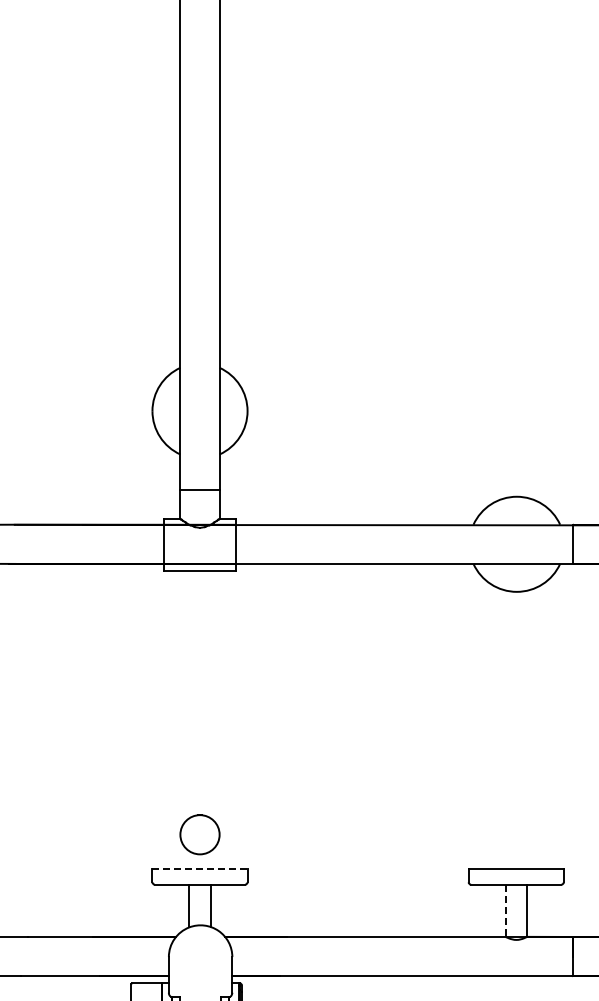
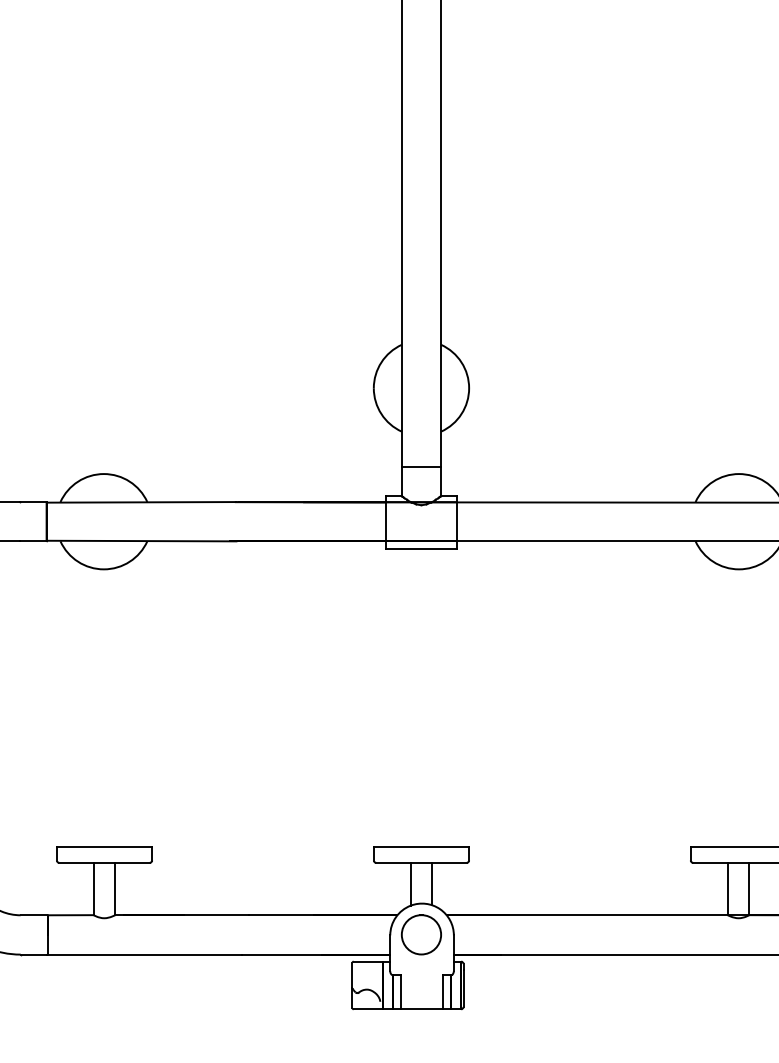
circle: (199, 834) -> (420, 934), moved
line: (200, 869) -> (421, 847), dashed -> solid
line: (505, 911) -> (727, 889), dashed -> solid

